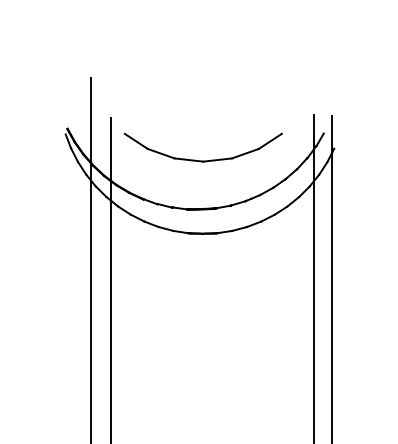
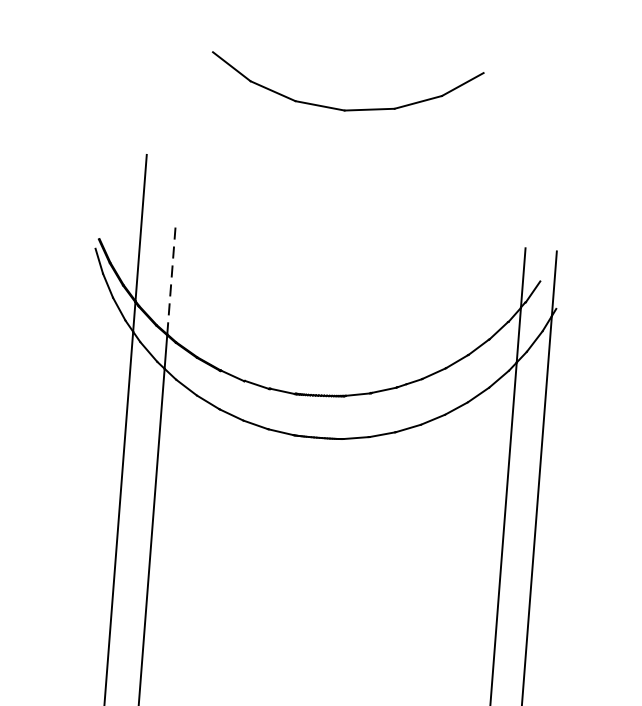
line: (110, 149) -> (170, 280), solid -> dashed
part: (202, 160) -> (343, 108), moved

